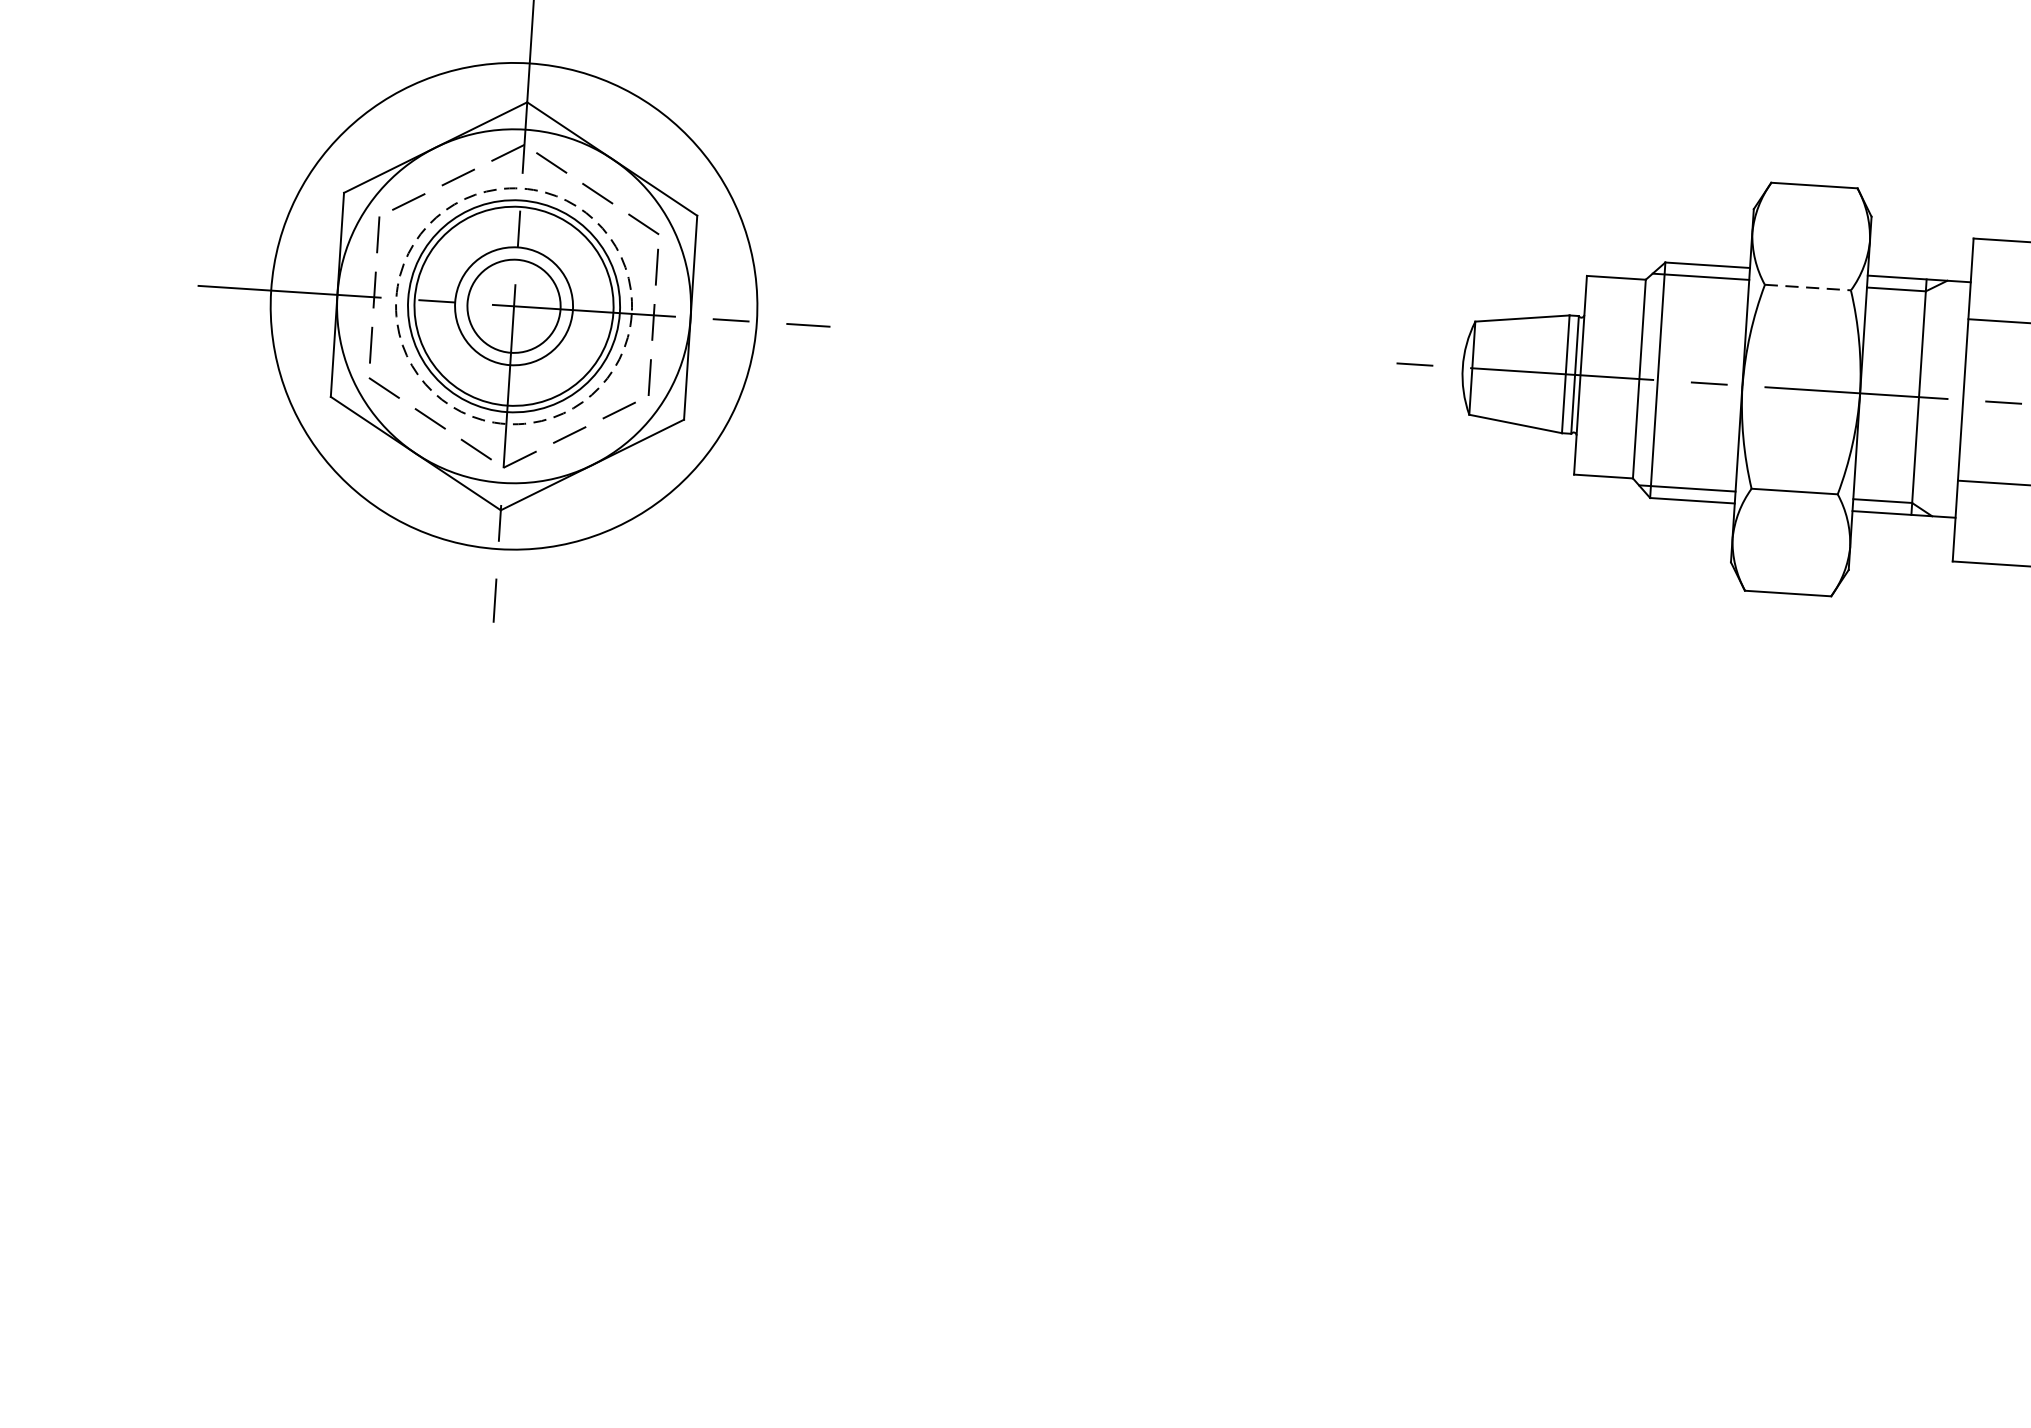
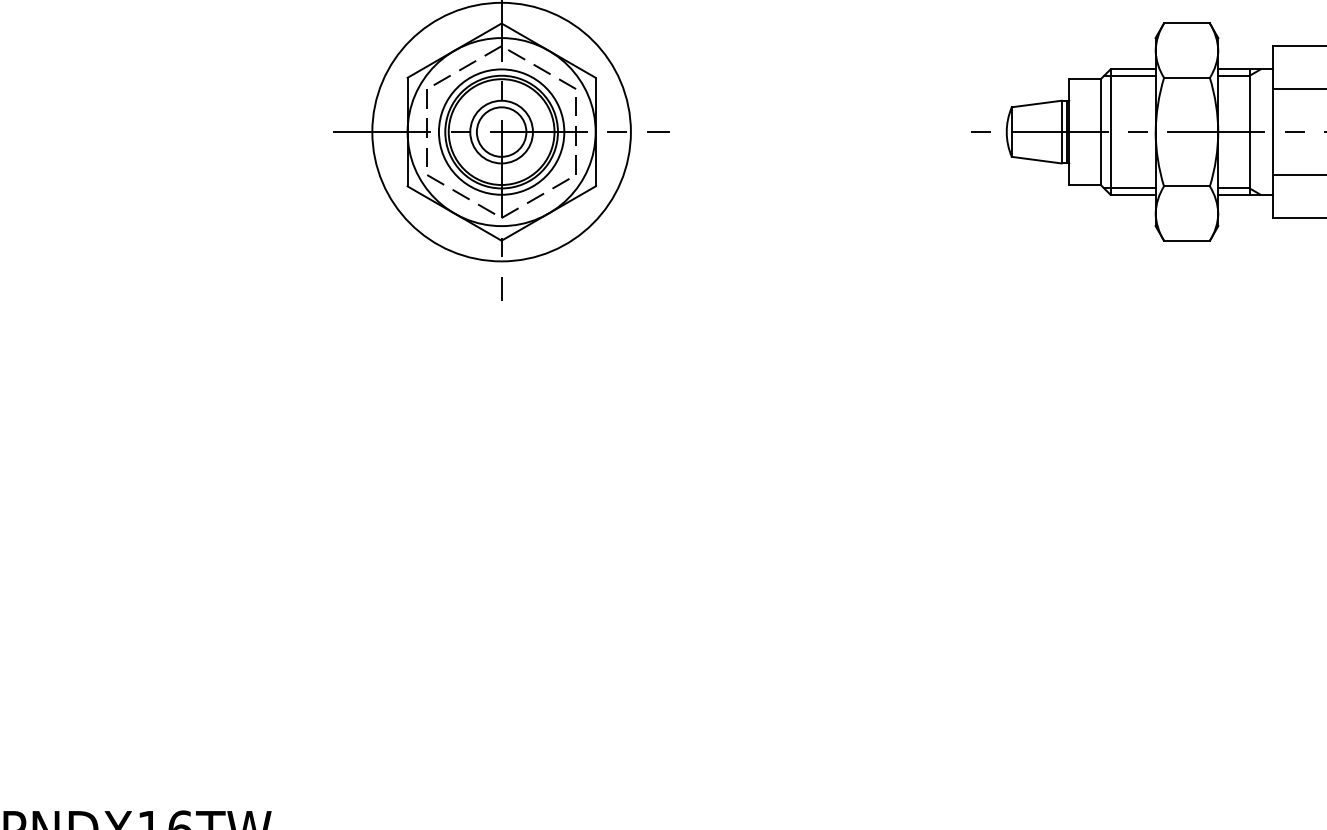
line: (1807, 286) -> (1186, 77), dashed -> solid
circle: (513, 305) -> (501, 131), dashed -> solid

